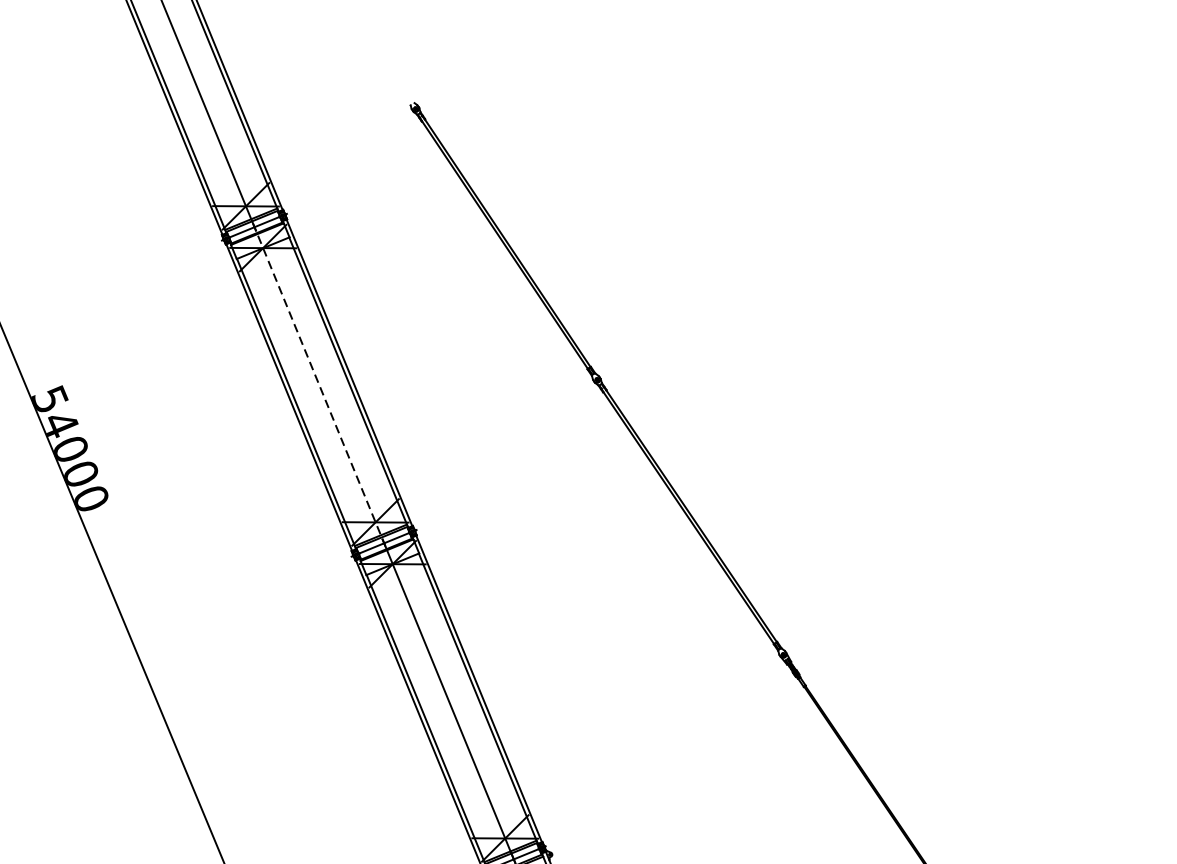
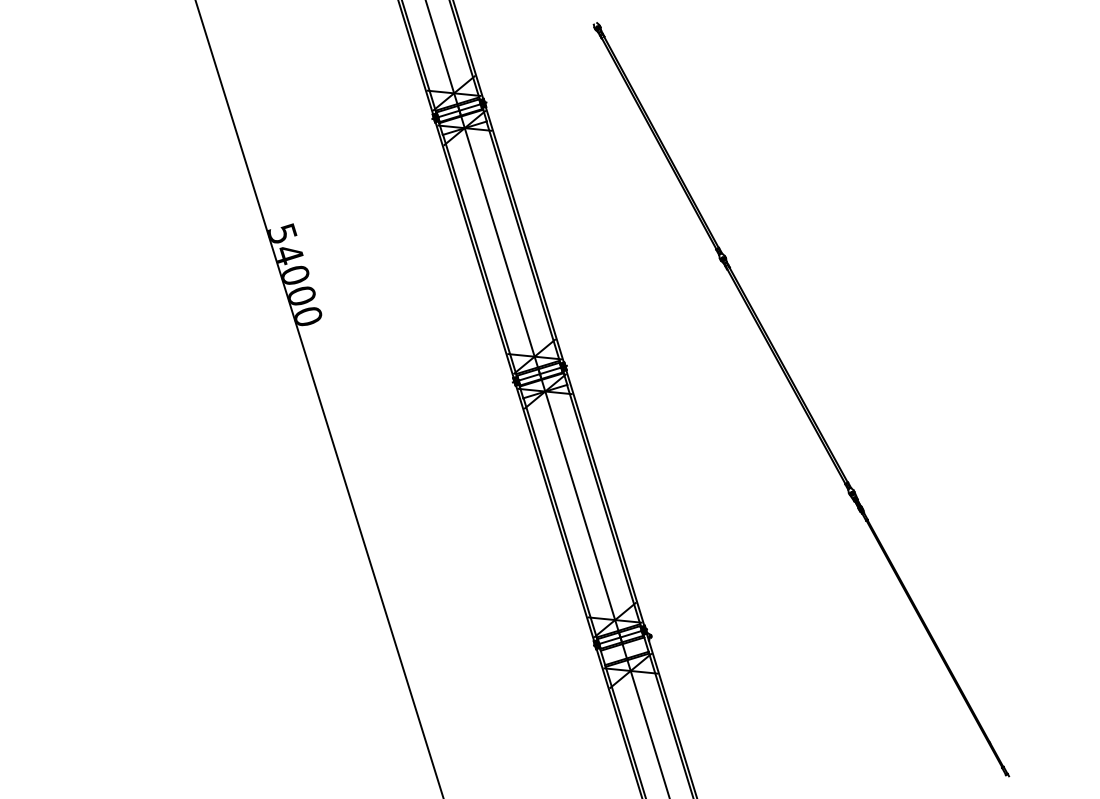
line: (319, 385) -> (499, 242), dashed -> solid

